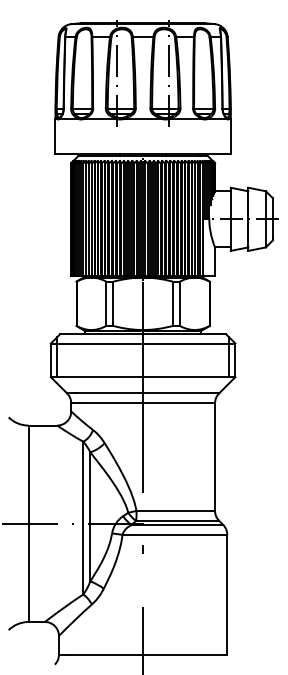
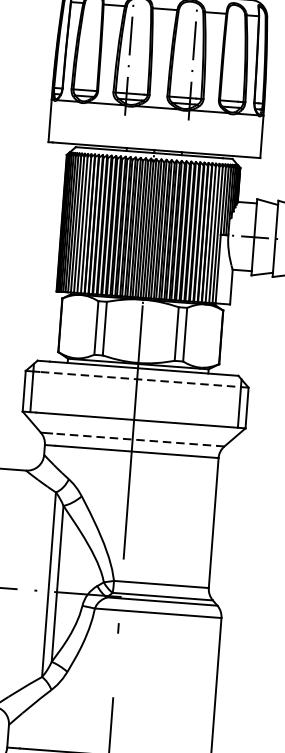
line: (148, 343) -> (143, 379), solid -> dashed
line: (147, 393) -> (137, 440), solid -> dashed

